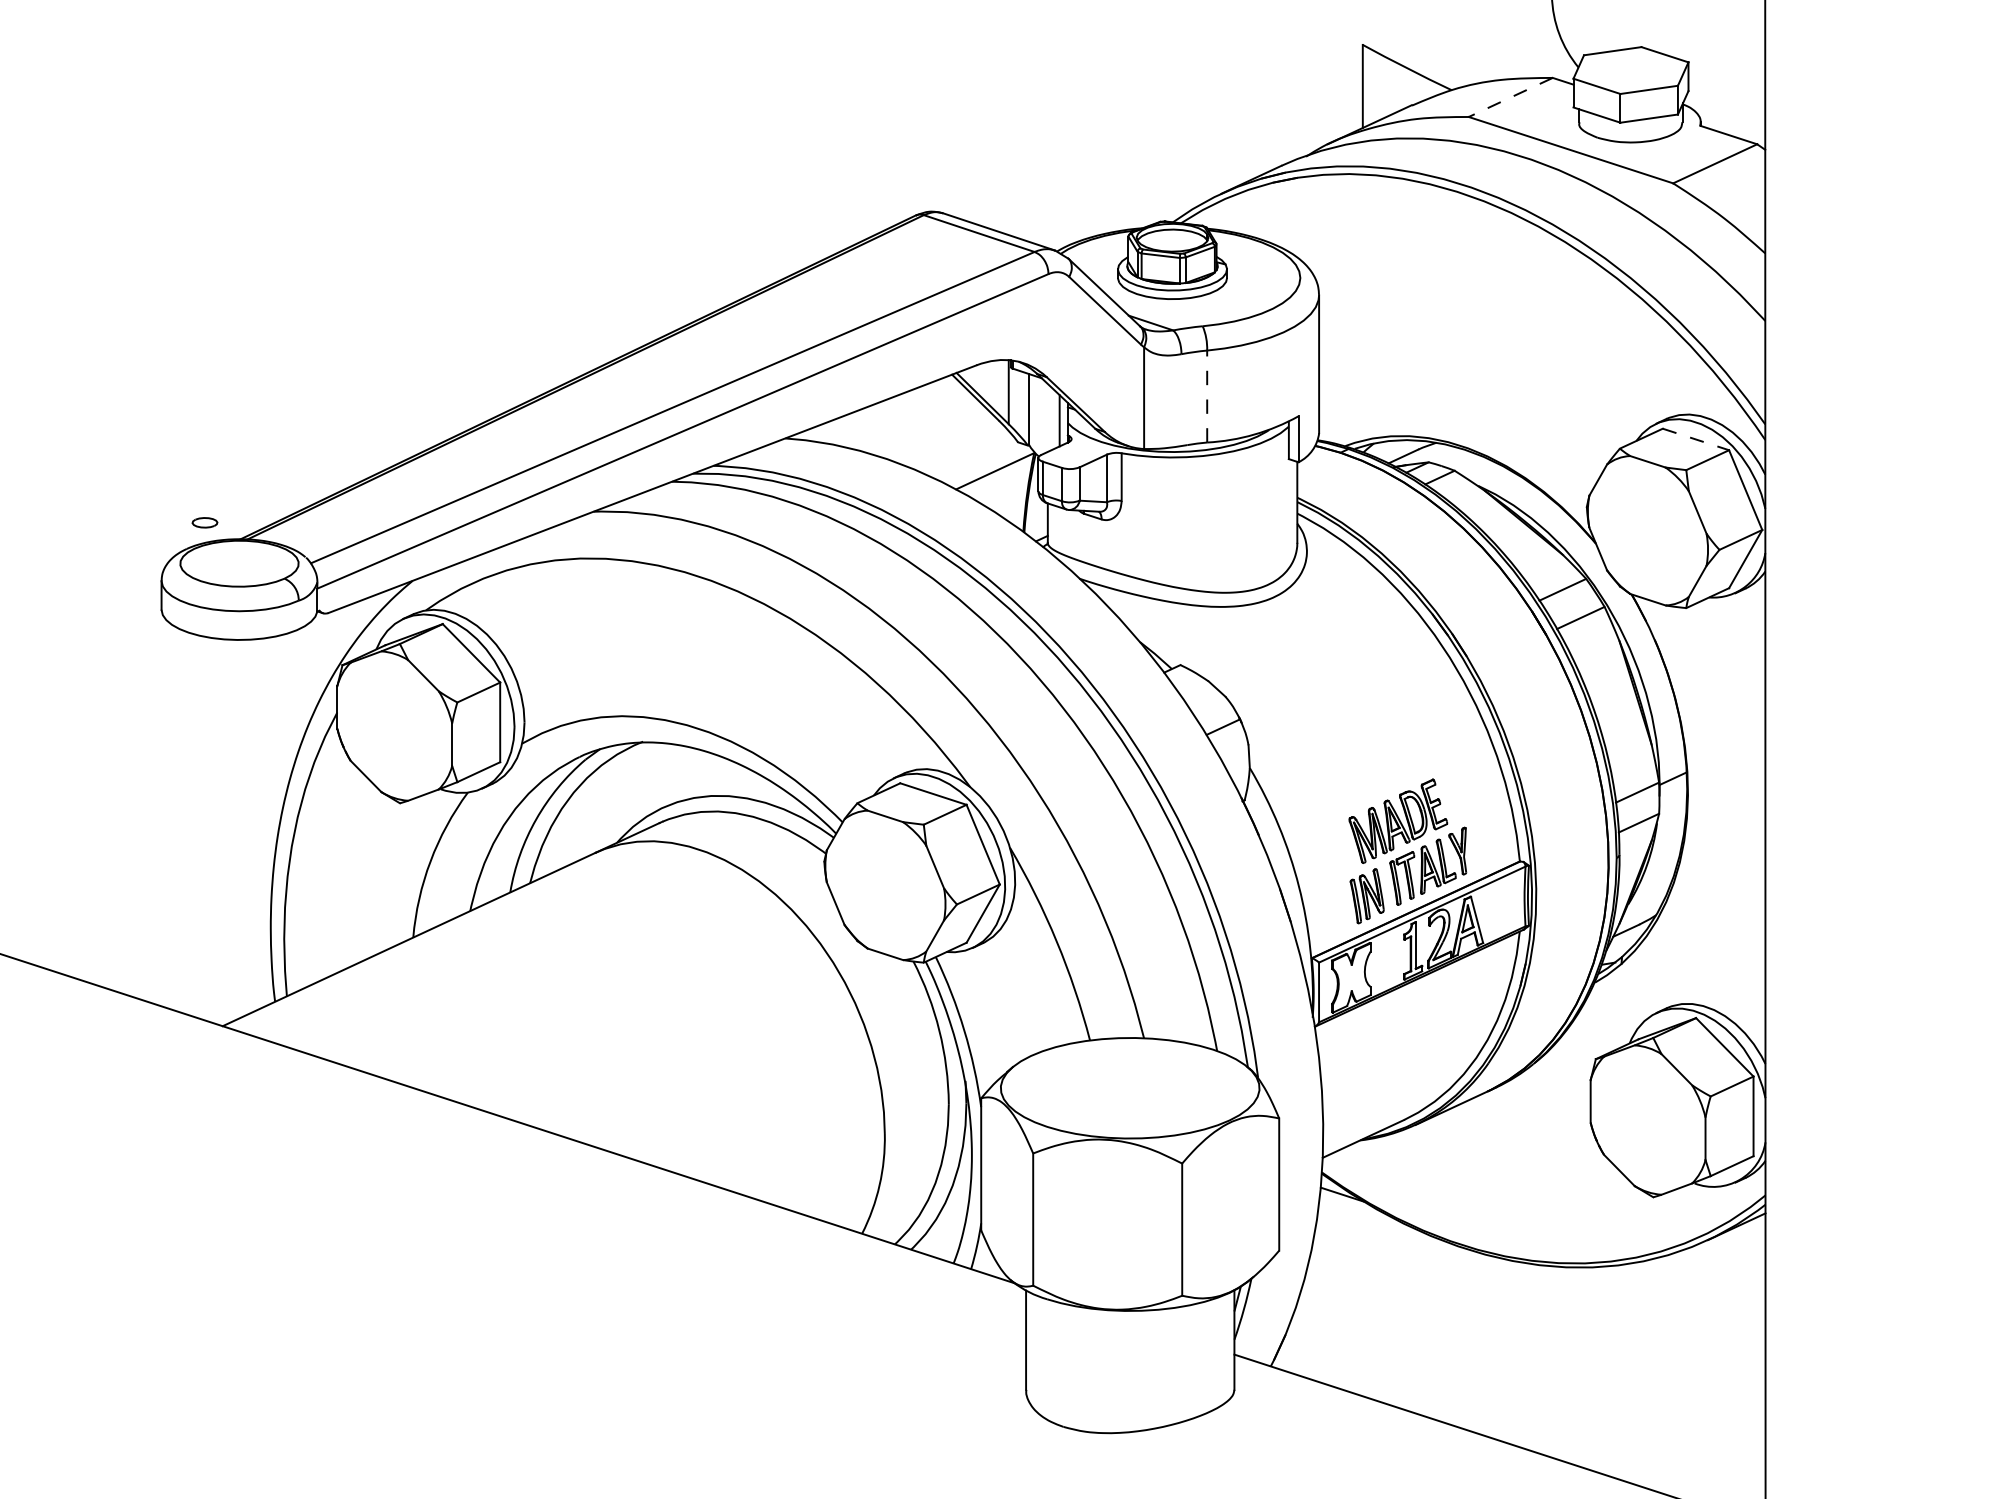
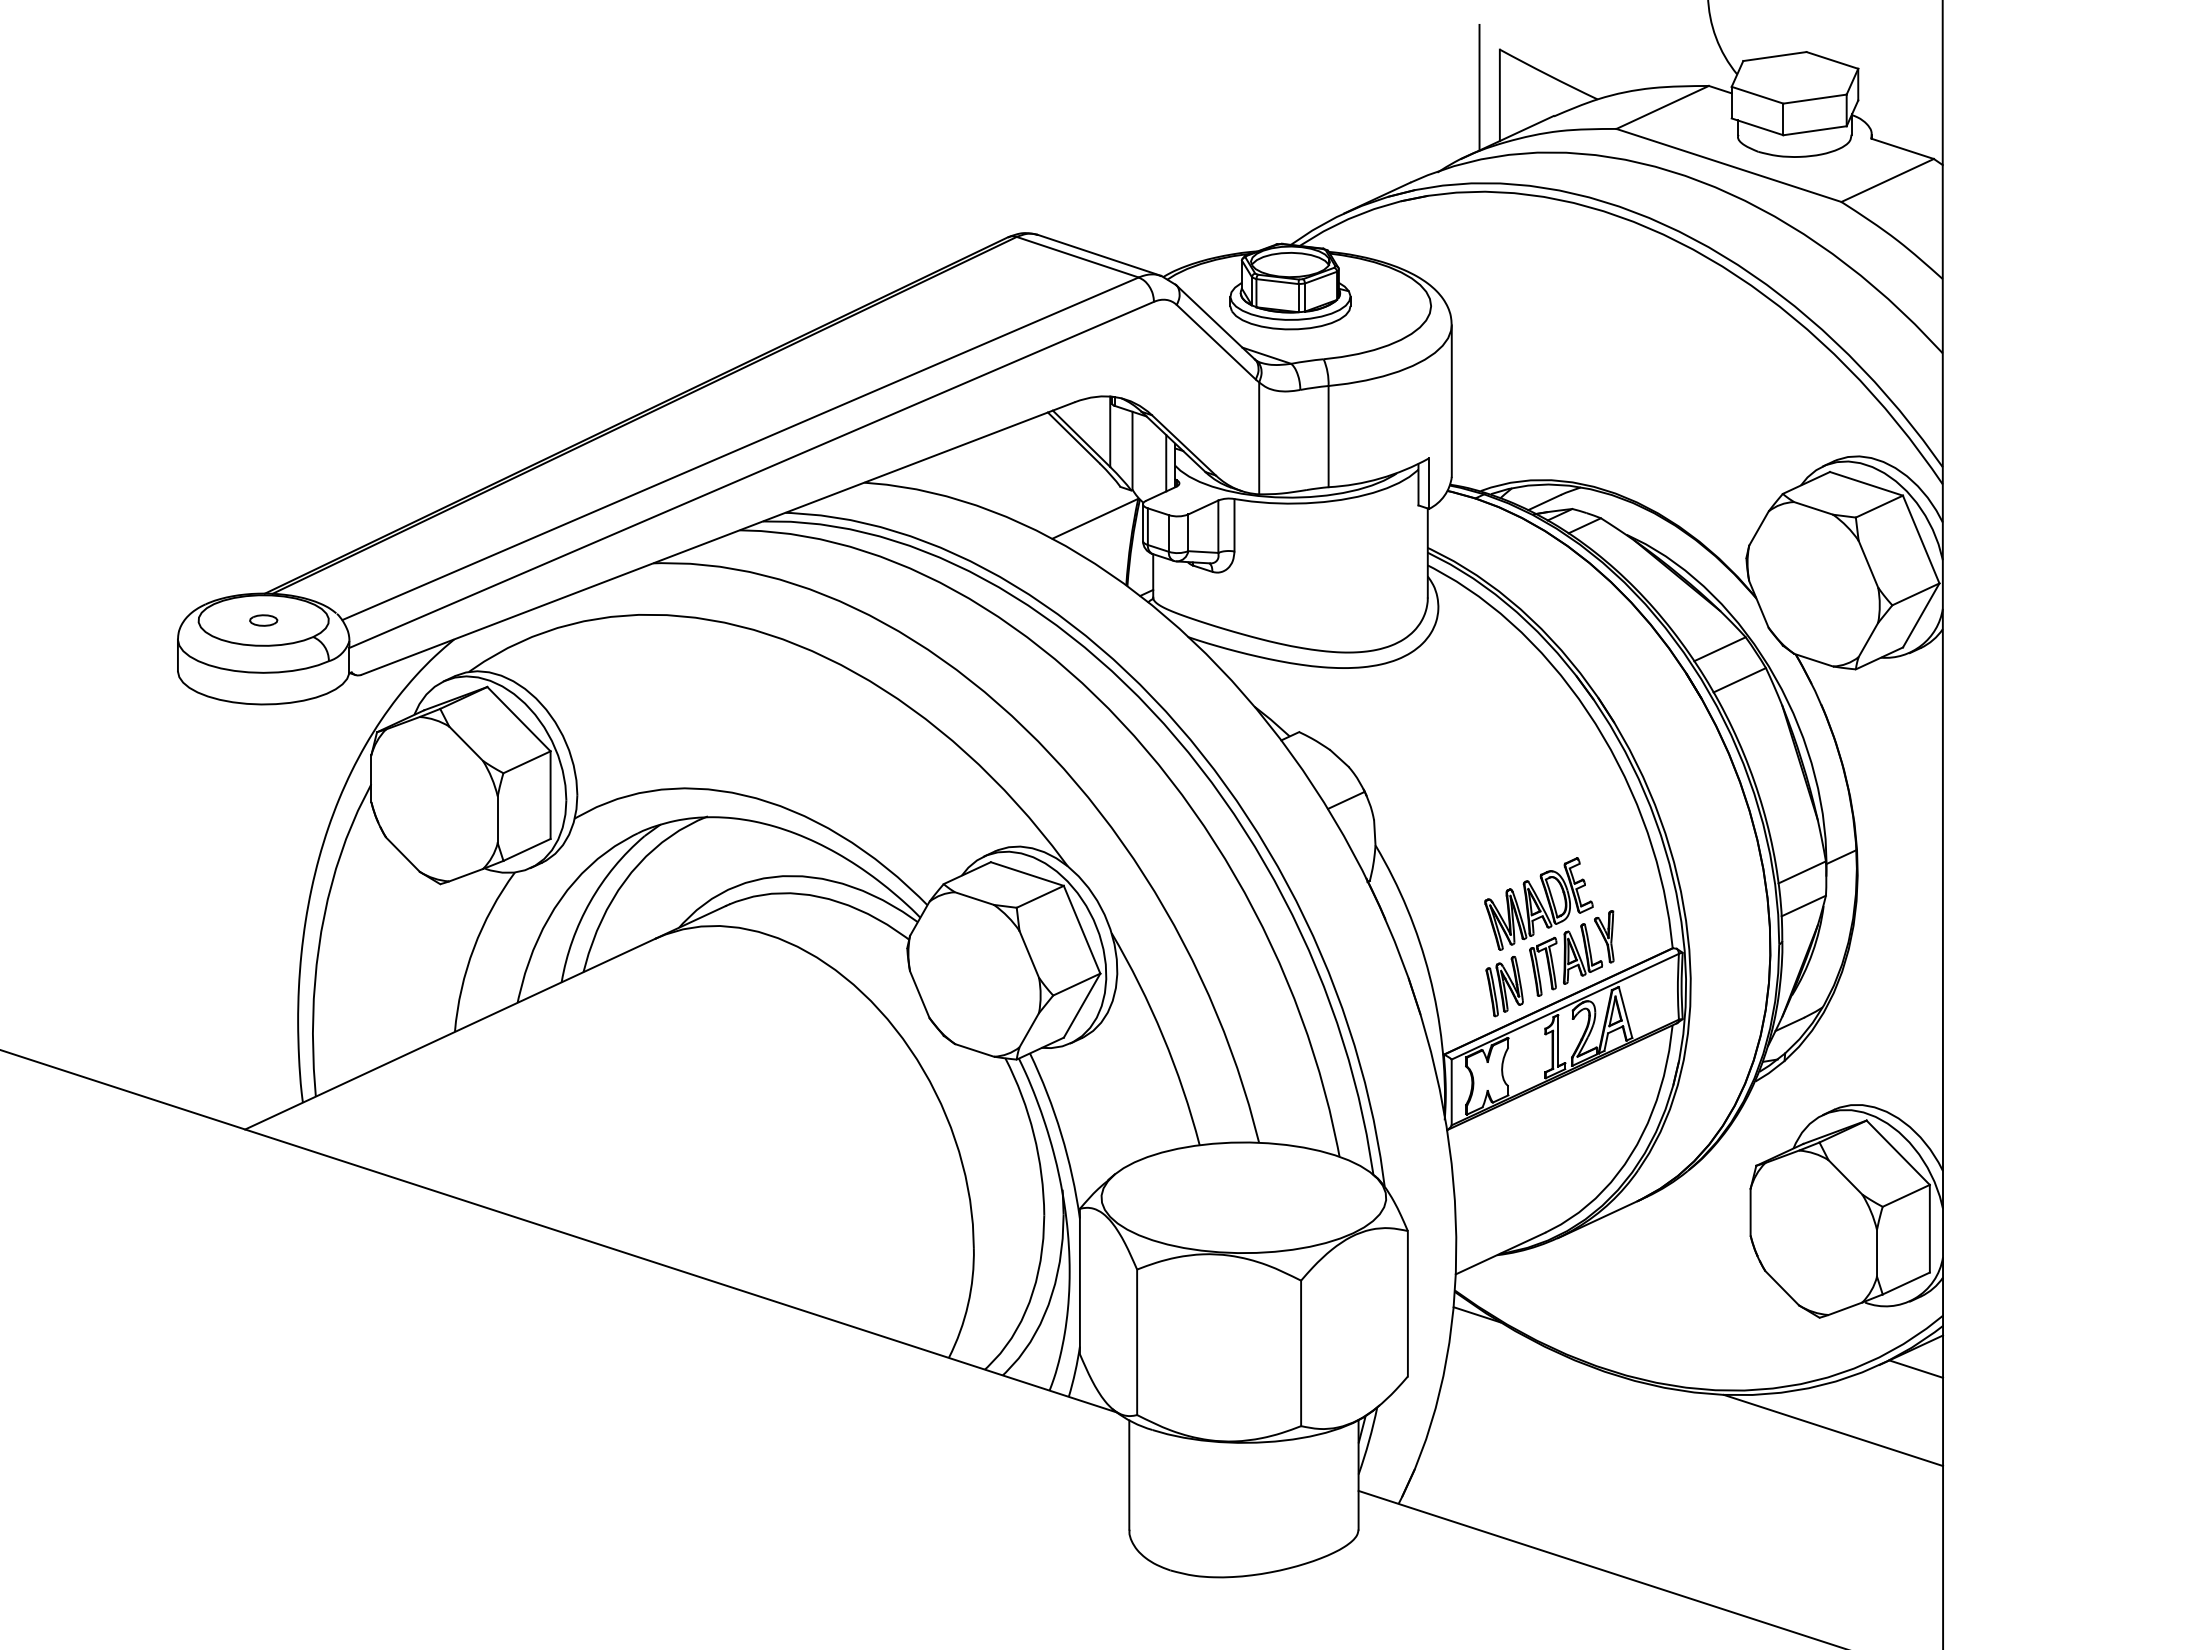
line: (1344, 79) -> (1479, 87), added
line: (1510, 97) -> (1662, 107), dashed -> solid
line: (1207, 396) -> (1328, 436), dashed -> solid
line: (1695, 439) -> (1866, 483), dashed -> solid
part: (204, 522) -> (263, 620), moved
line: (1741, 1243) -> (1916, 1368), added
line: (1665, 1299) -> (1833, 1430), added

